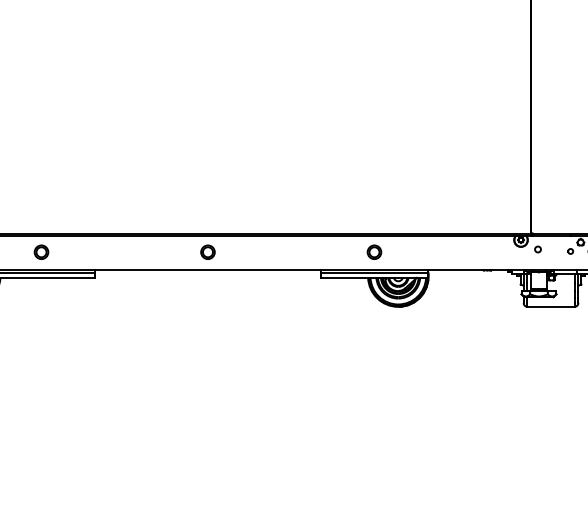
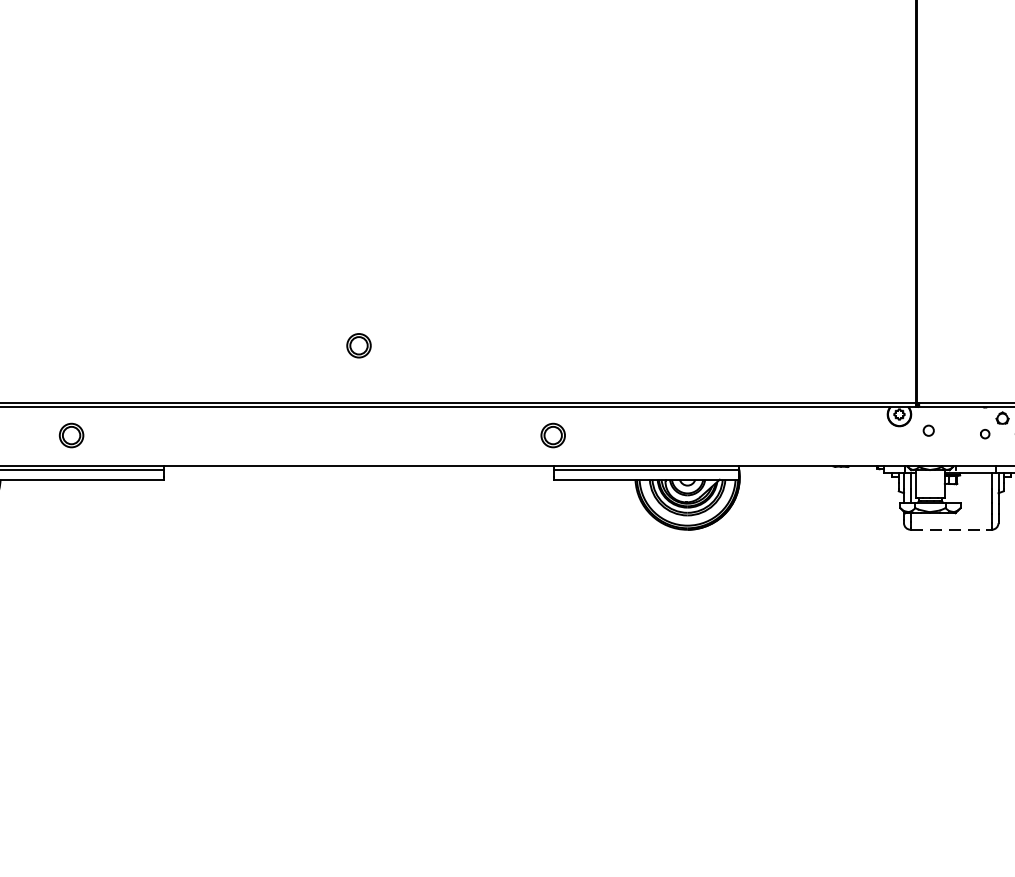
part: (207, 251) -> (358, 344), moved
part: (374, 251) -> (553, 434), moved
line: (551, 306) -> (952, 529), solid -> dashed

